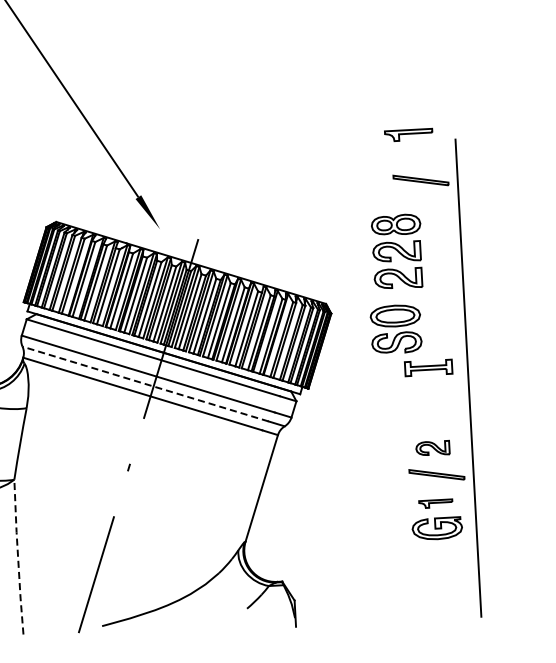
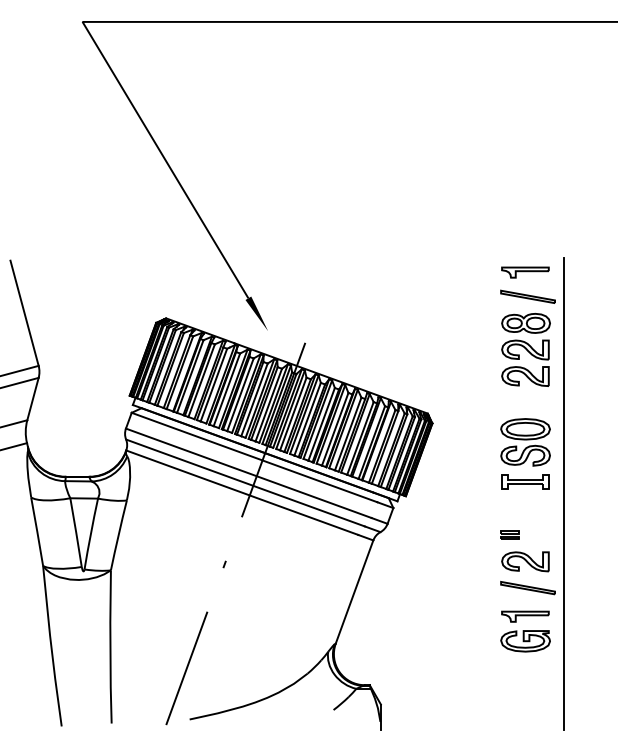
part: (408, 135) -> (525, 272), moved
part: (396, 251) -> (525, 349), moved
part: (396, 329) -> (525, 442), moved
line: (145, 383) -> (245, 482), dashed -> solid
part: (415, 421) -> (509, 534), added
part: (432, 448) -> (525, 561), size x1.43
part: (435, 503) -> (525, 616), size x1.43
line: (18, 556) -> (110, 646), dashed -> solid

